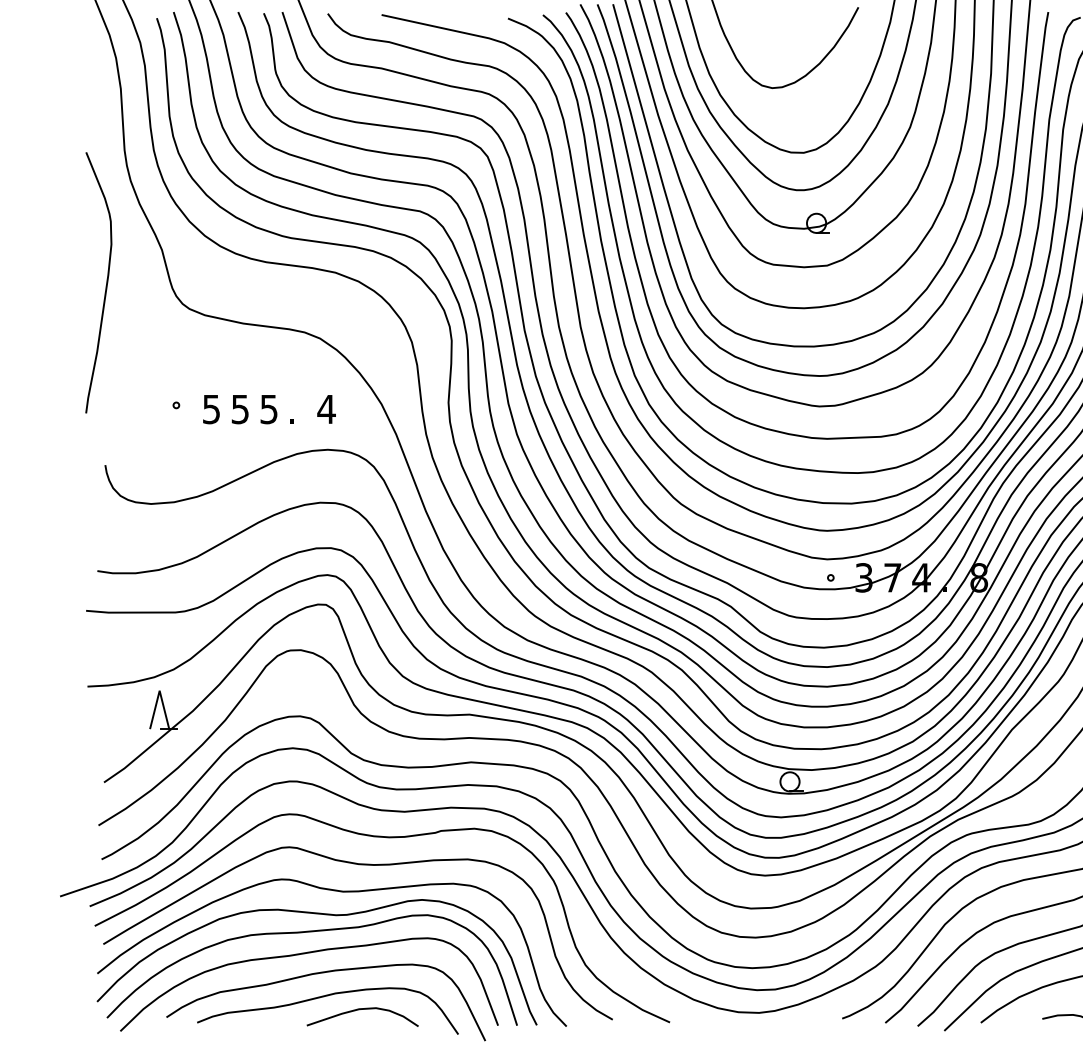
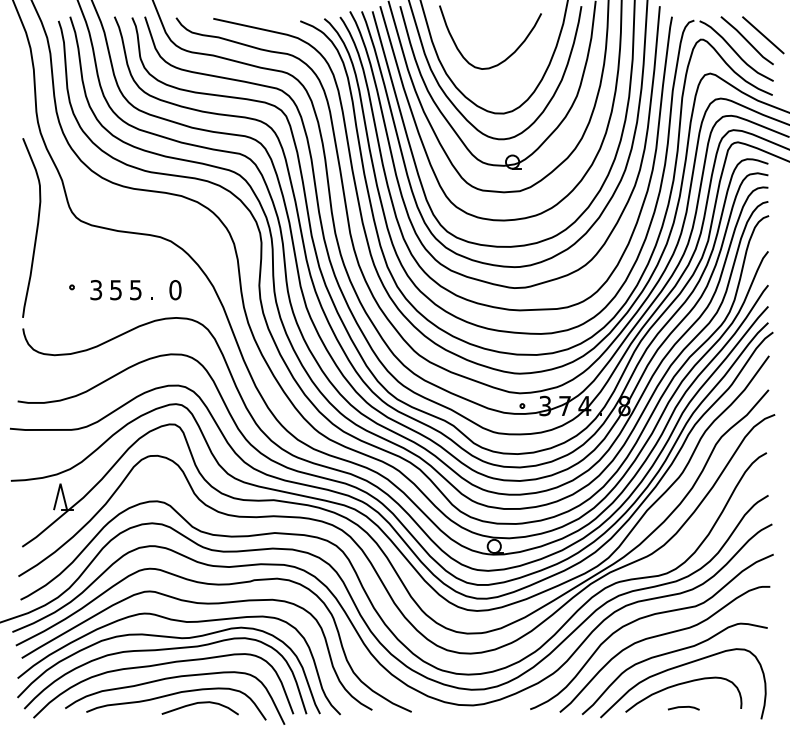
curve: (105, 282) -> (36, 227), moved
text: (211, 408) -> (96, 289), 5 -> 3
text: (326, 409) -> (175, 290), 4 -> 0

